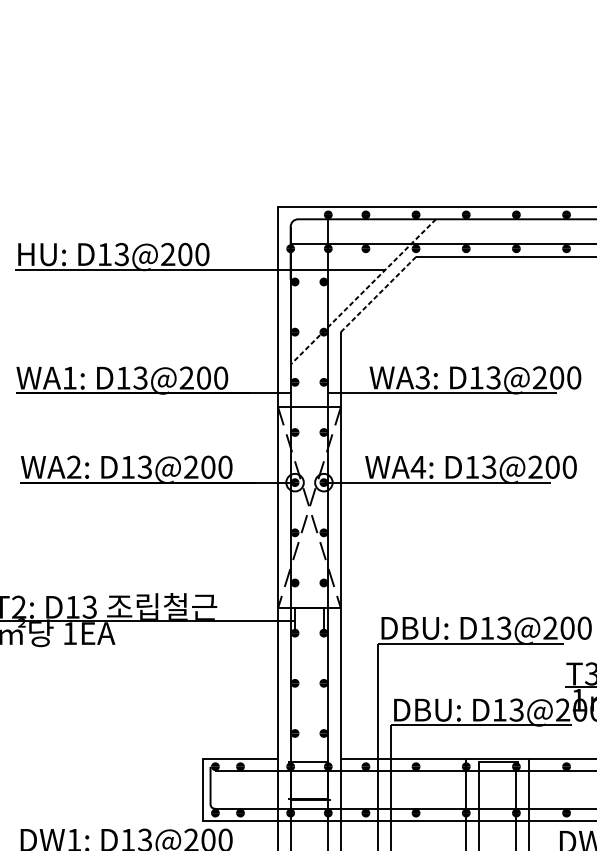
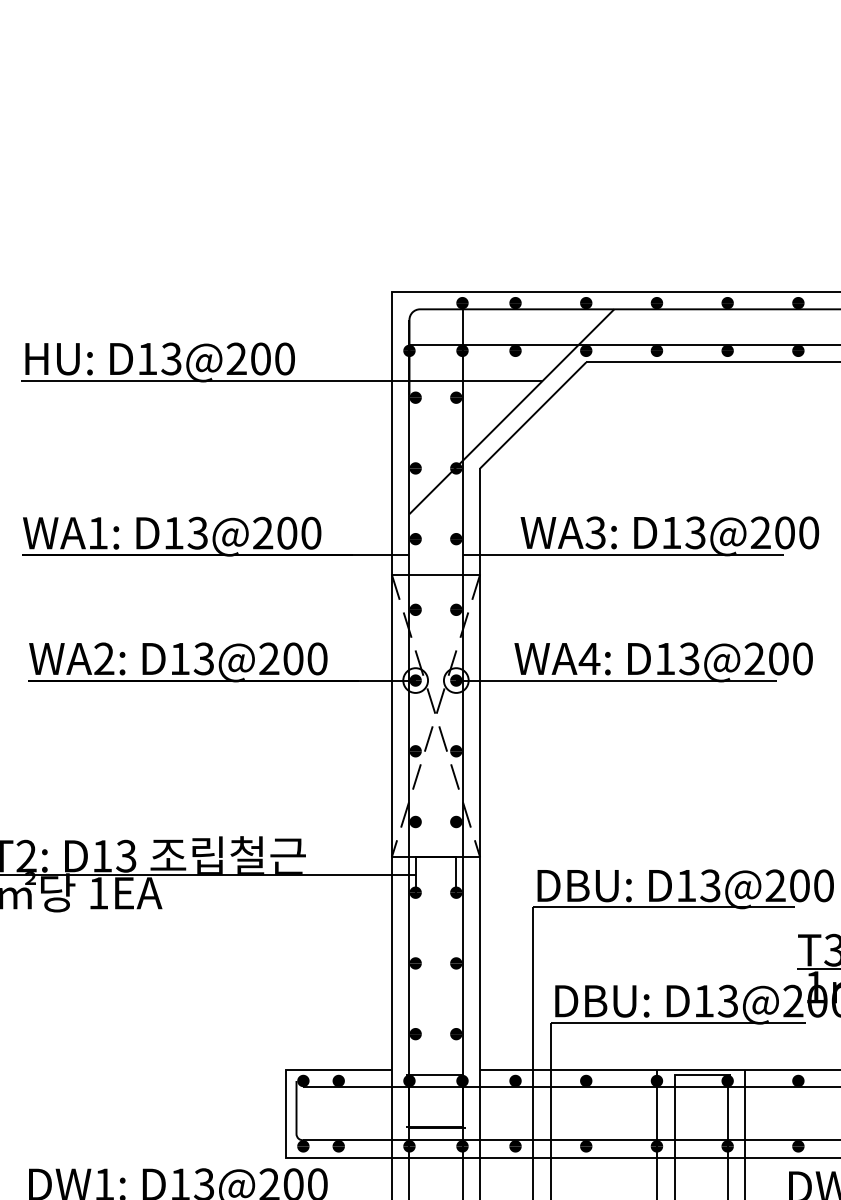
line: (363, 291) -> (511, 411), dashed -> solid
line: (377, 294) -> (532, 415), dashed -> solid

